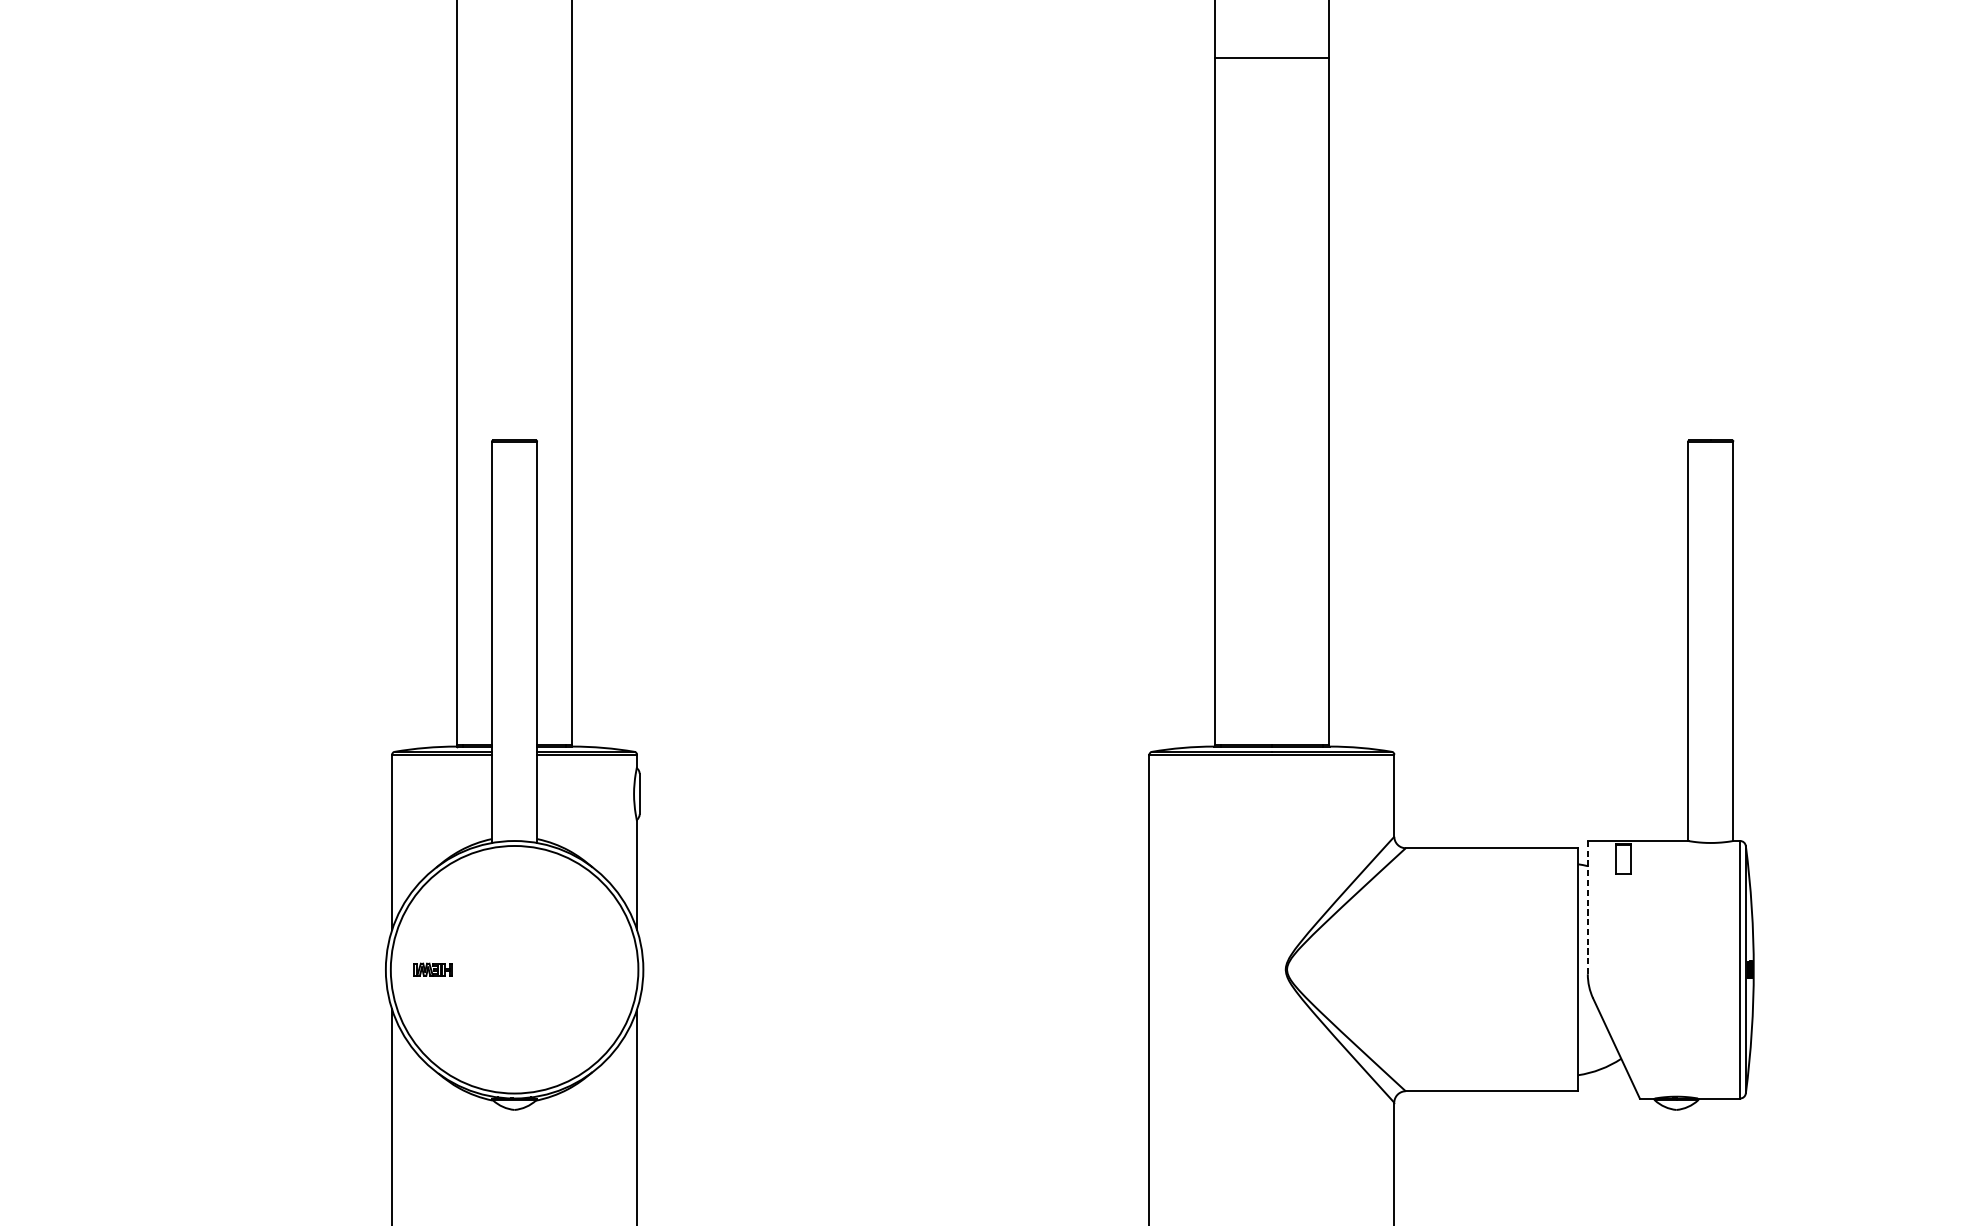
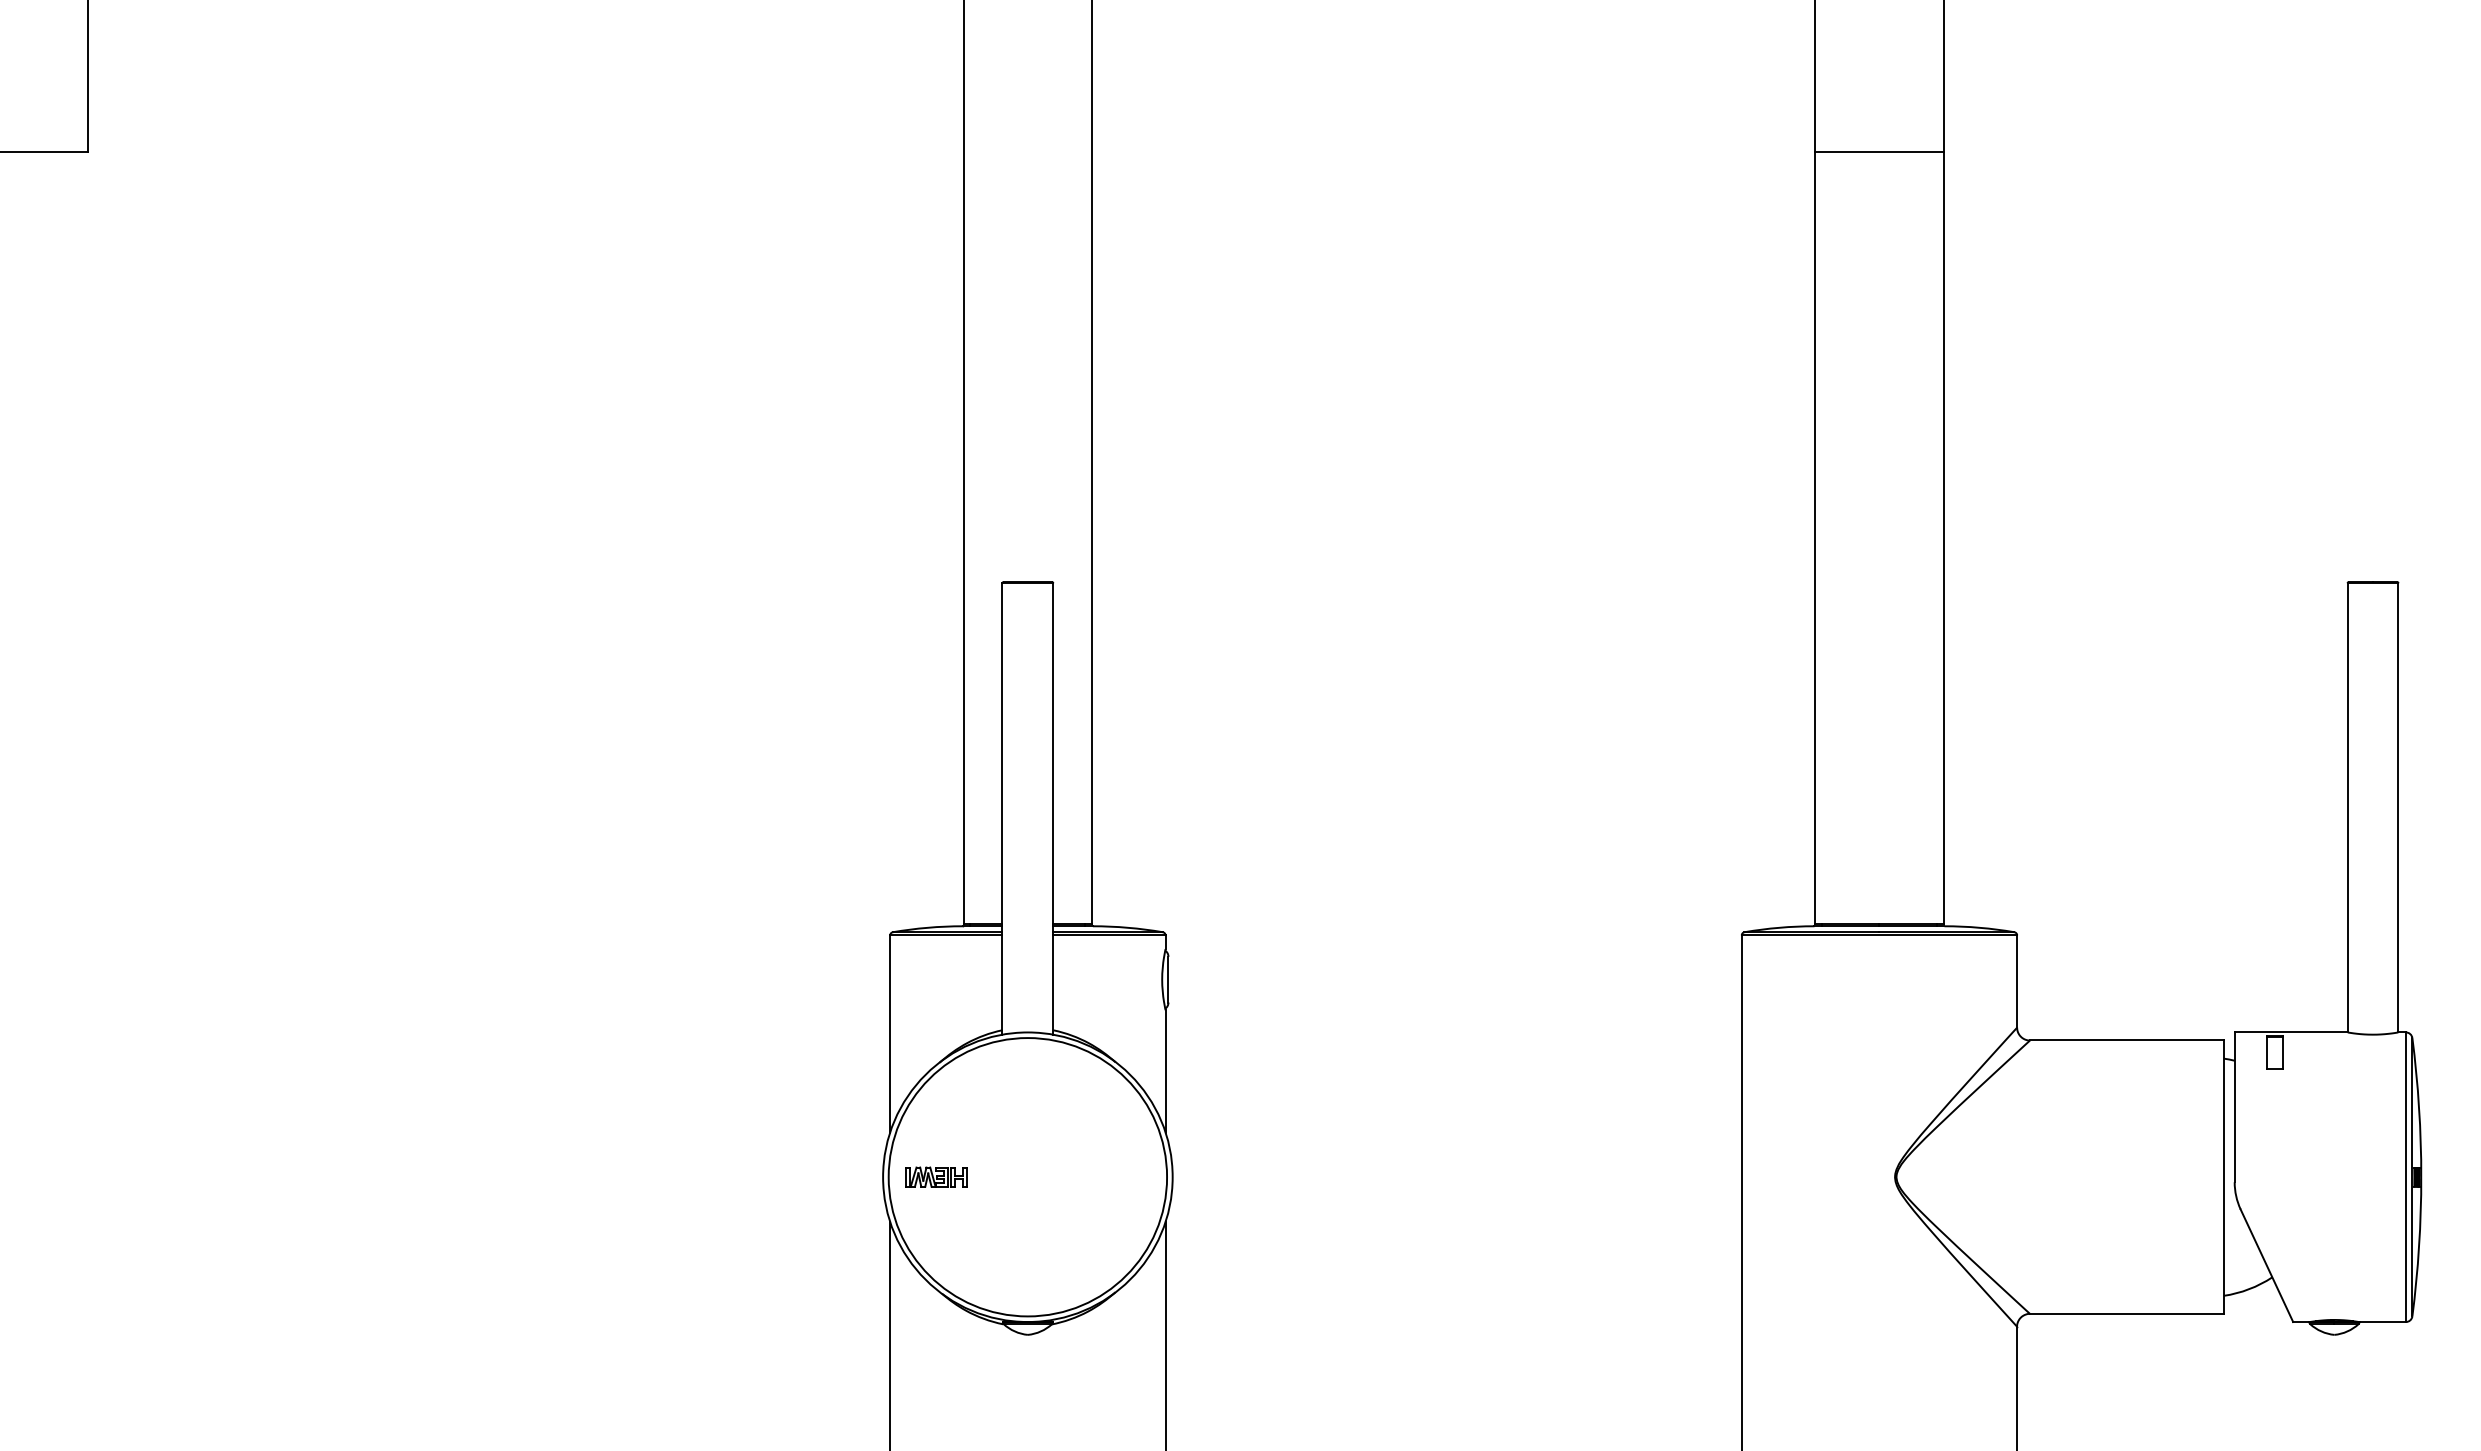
line: (1587, 907) -> (2234, 1107), dashed -> solid
part: (433, 969) -> (936, 1176), size x1.43

